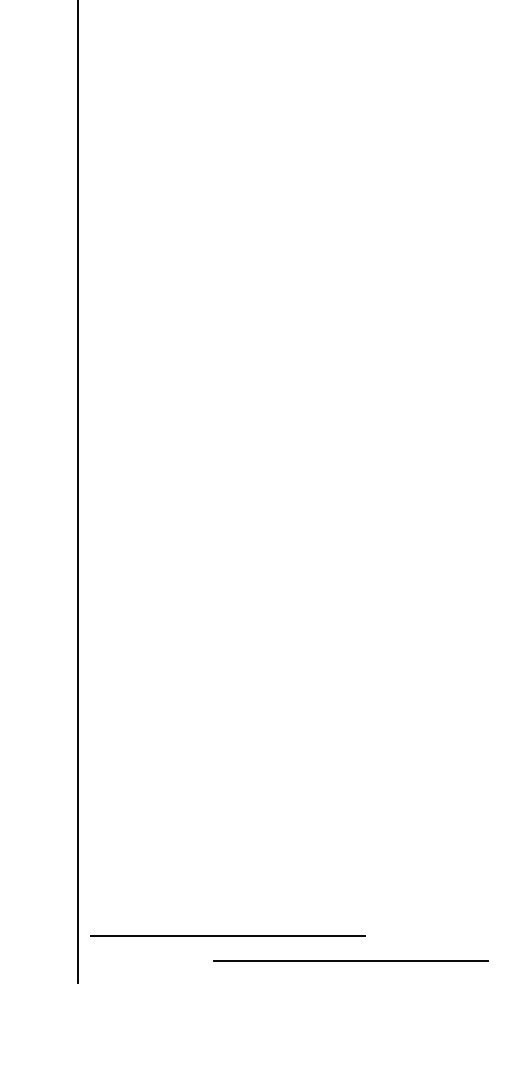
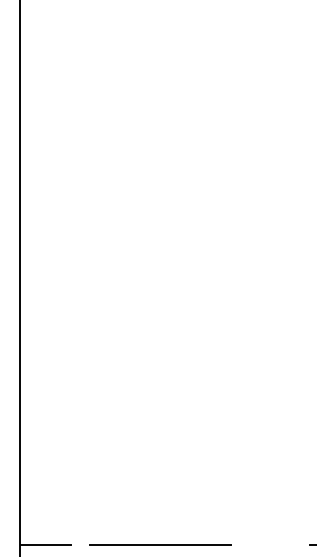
line: (228, 934) -> (97, 531), removed
line: (127, 961) -> (45, 545), added

